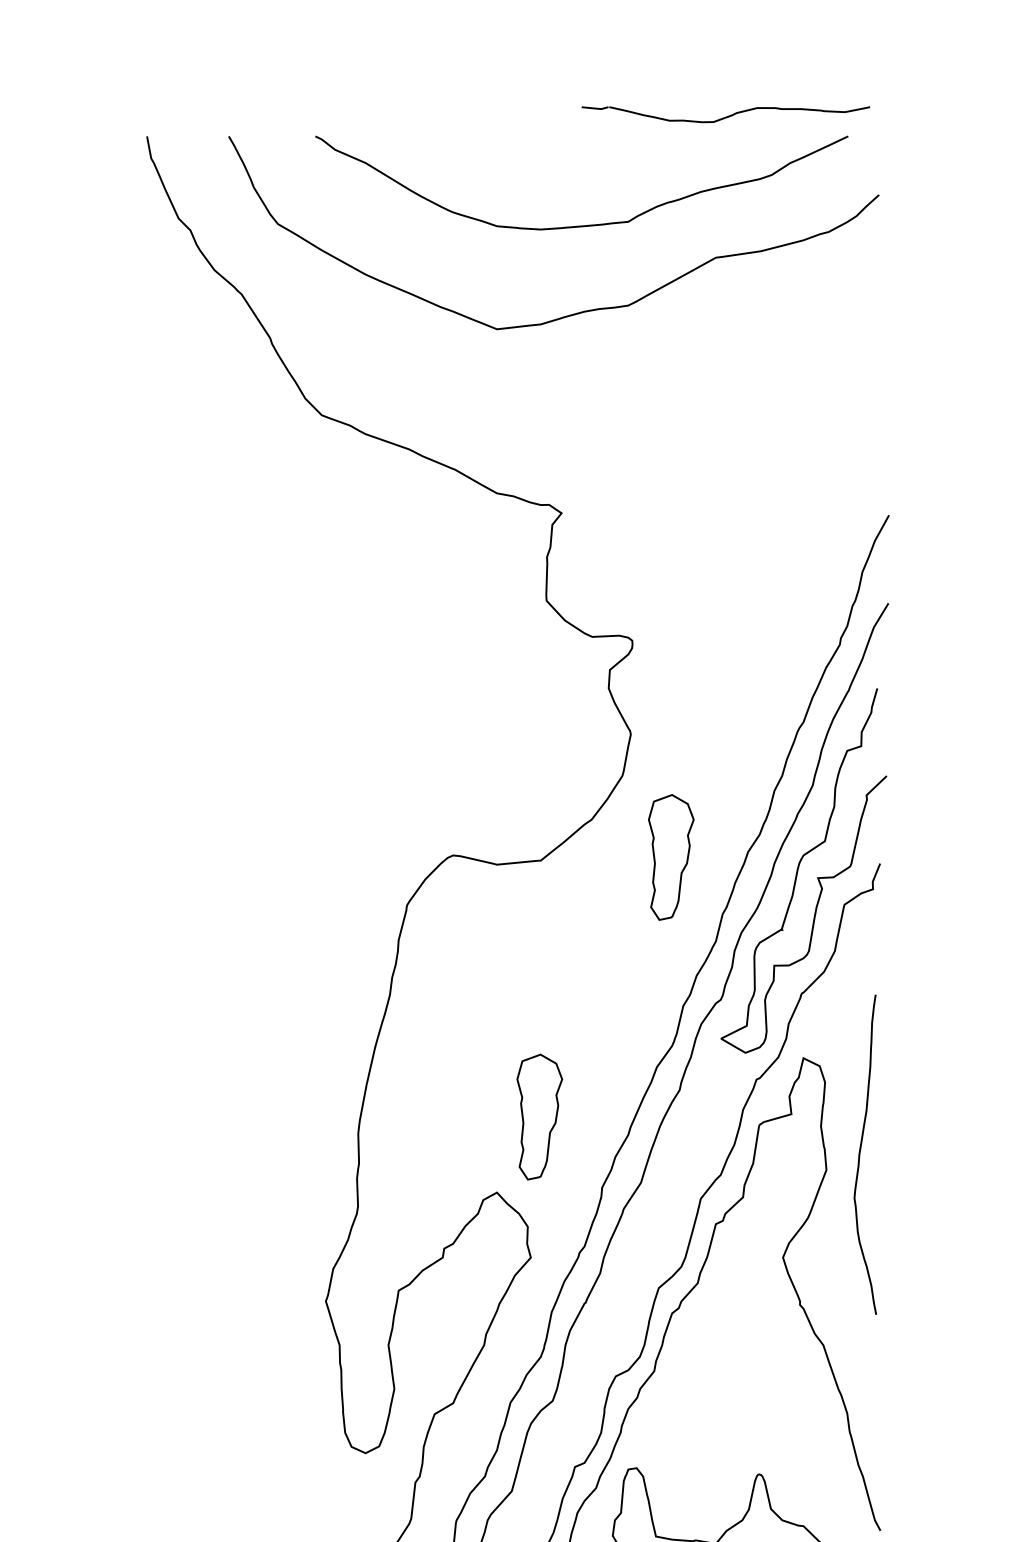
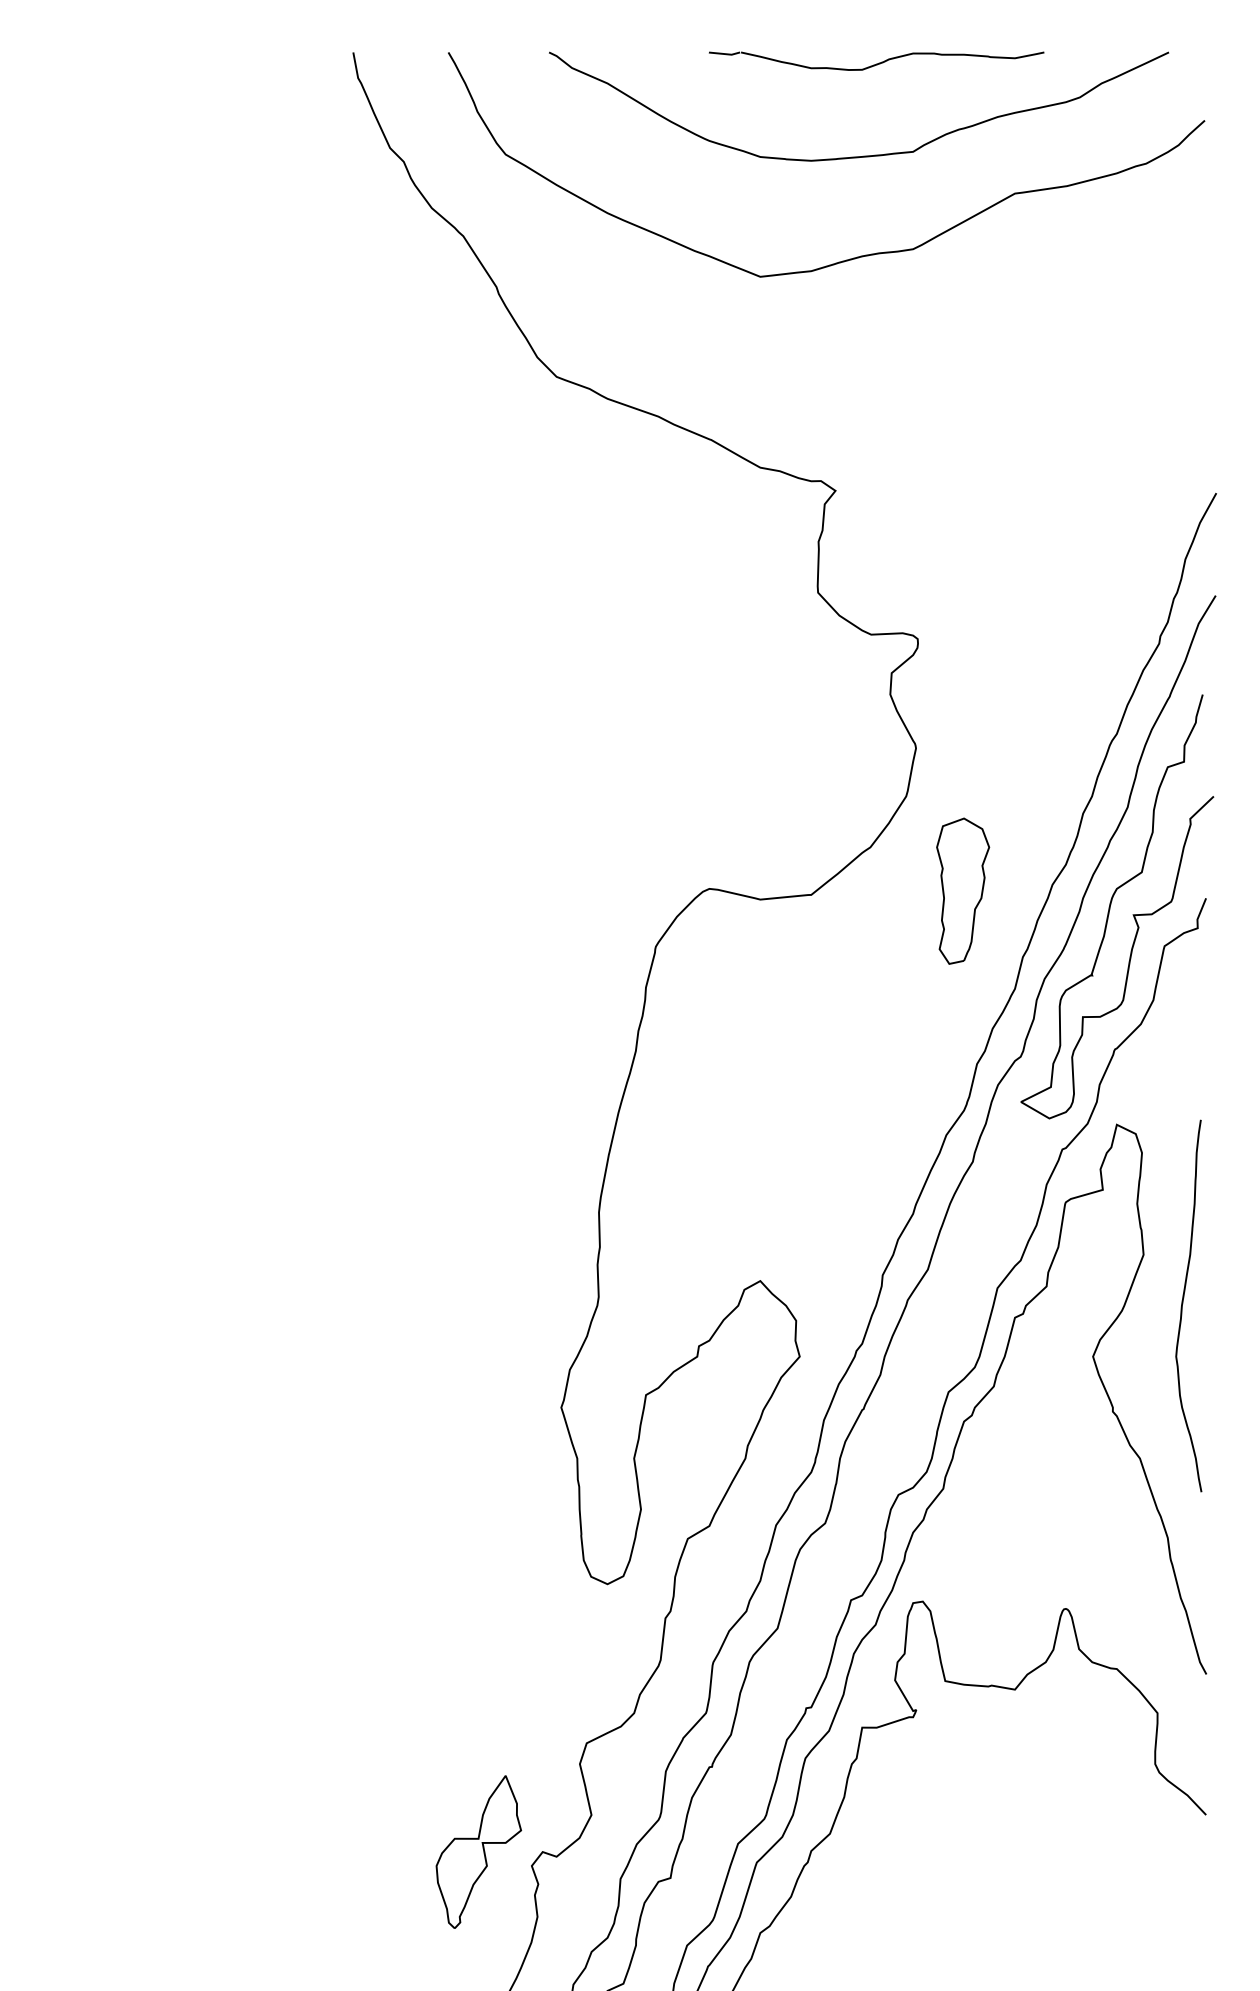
part: (725, 114) -> (876, 60), moved
part: (540, 1116) -> (810, 1192), removed
curve: (860, 1152) -> (1183, 1303), moved

